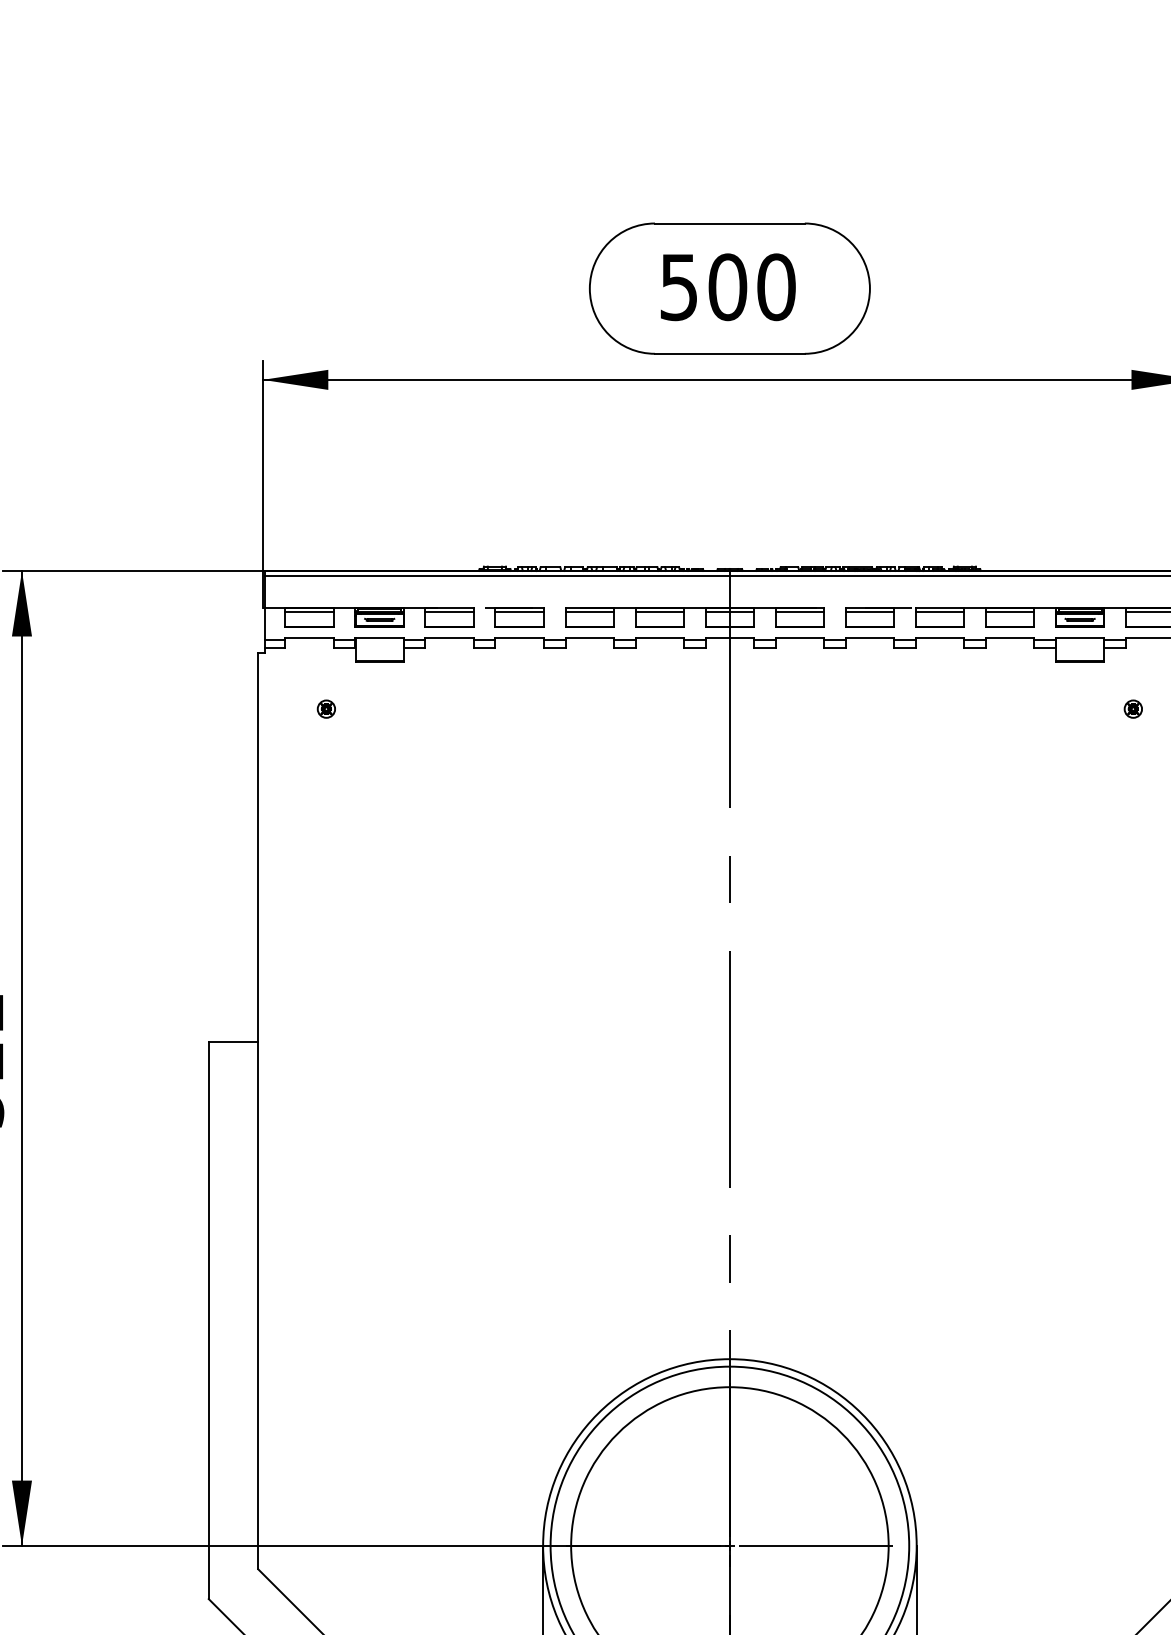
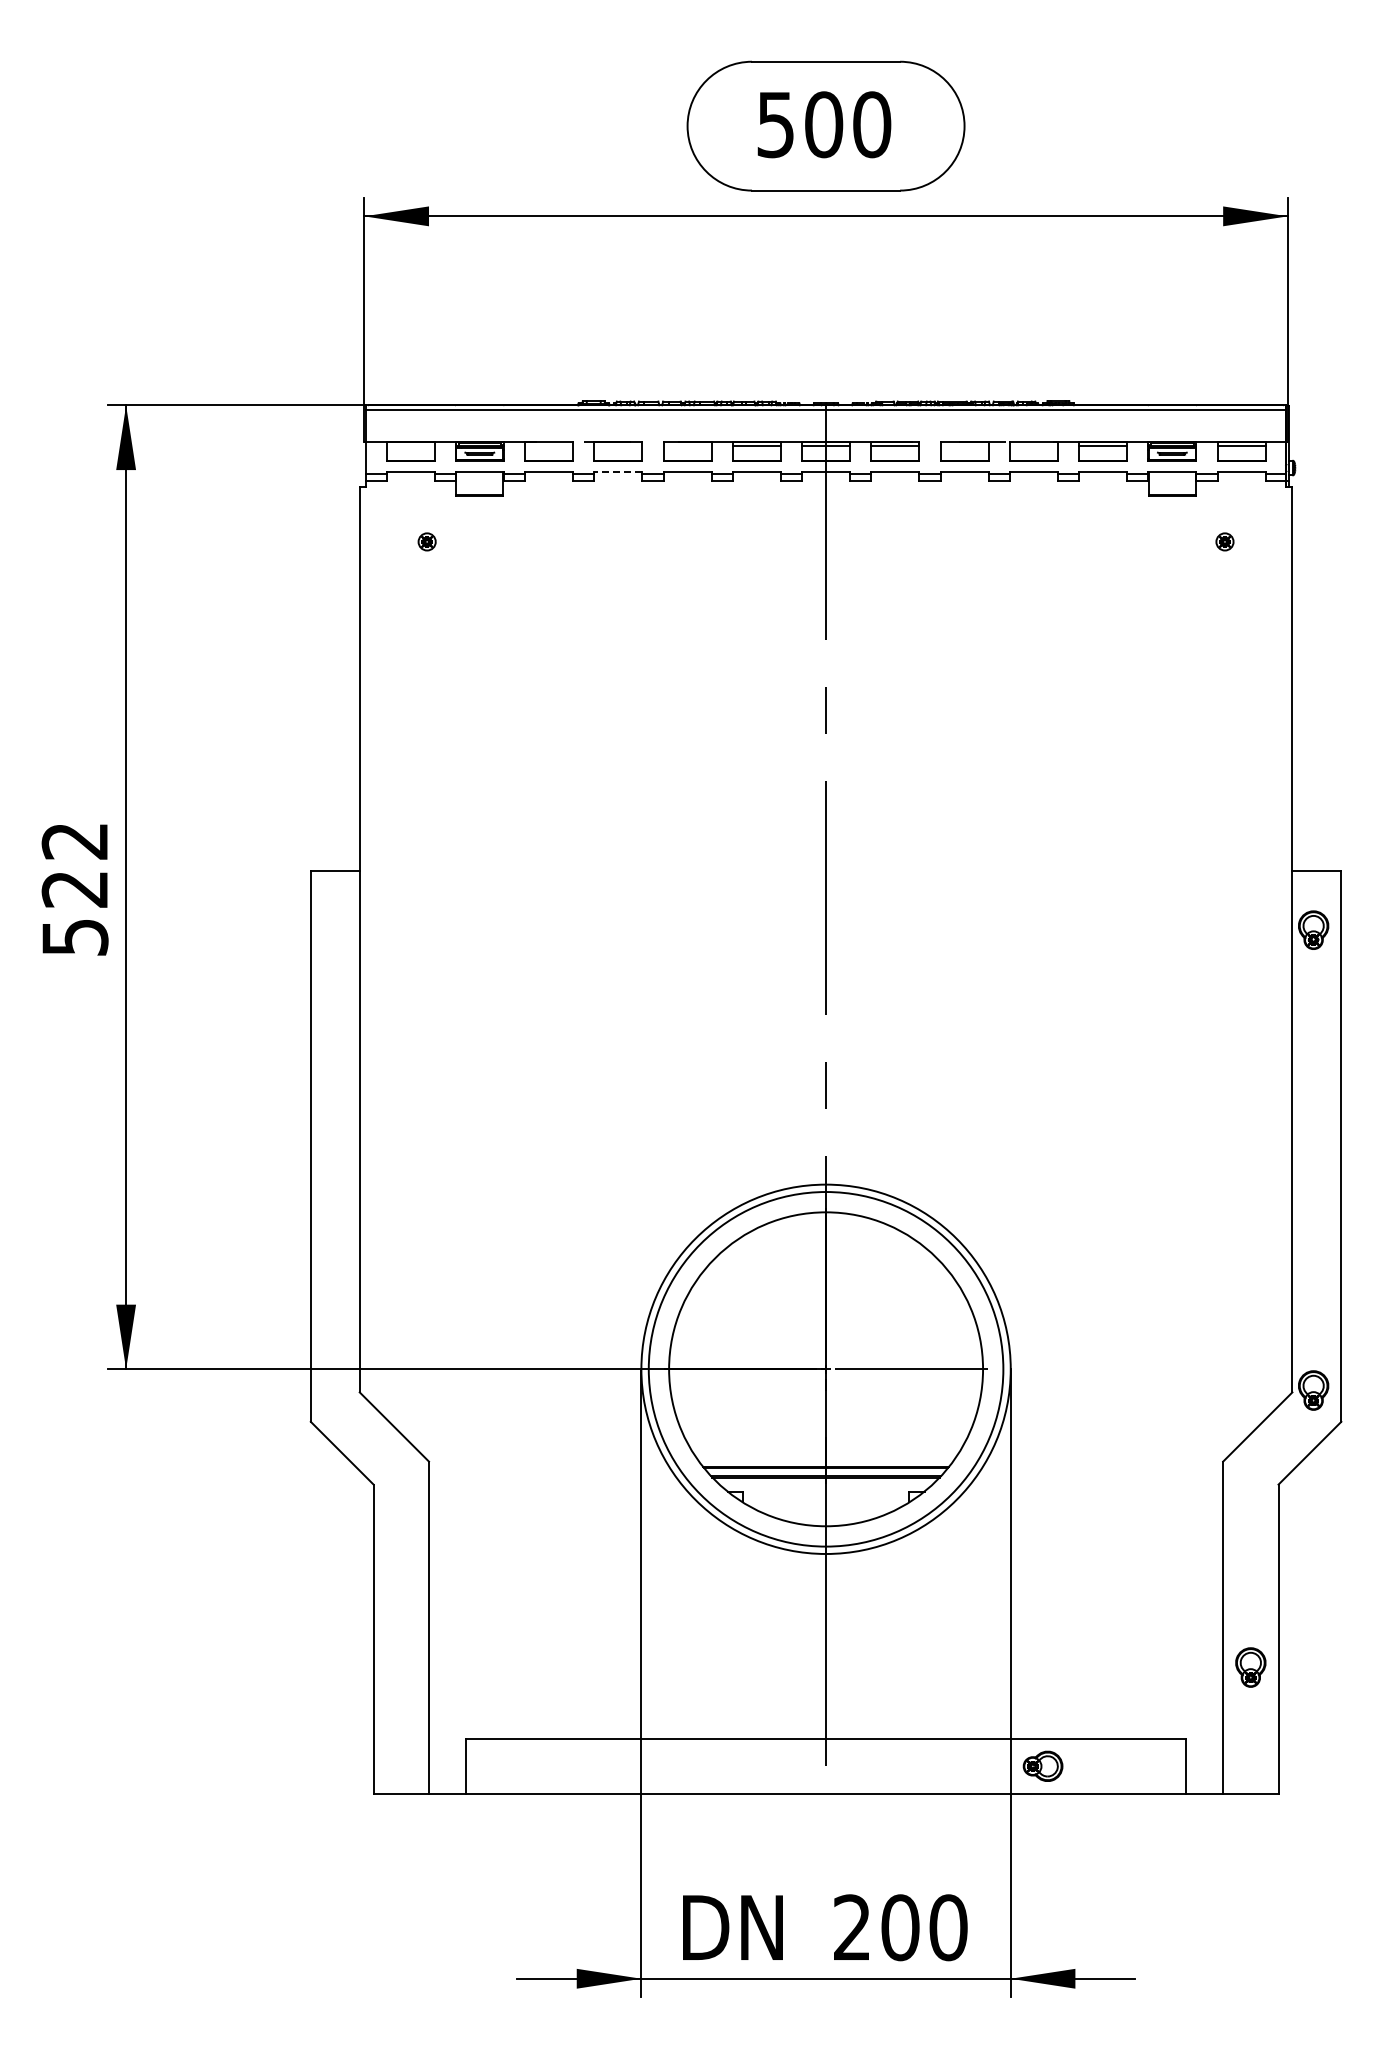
line: (309, 611) -> (410, 445), removed
line: (450, 611) -> (549, 445), removed
line: (519, 611) -> (618, 445), removed
line: (589, 611) -> (687, 445), removed
line: (869, 611) -> (964, 445), removed
line: (939, 611) -> (1033, 445), removed
line: (518, 637) -> (617, 471), solid -> dashed

